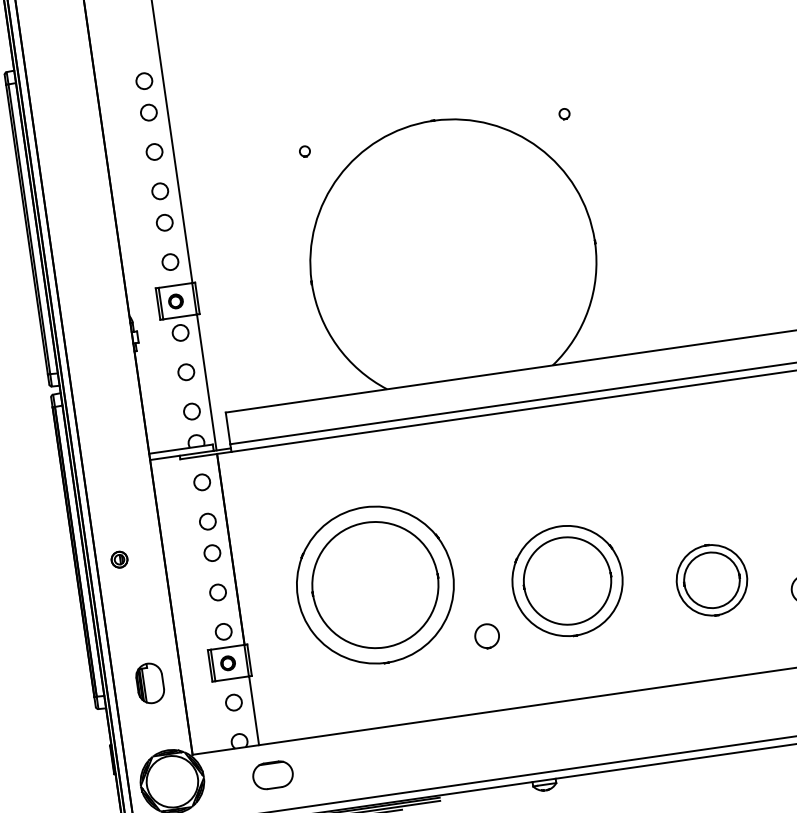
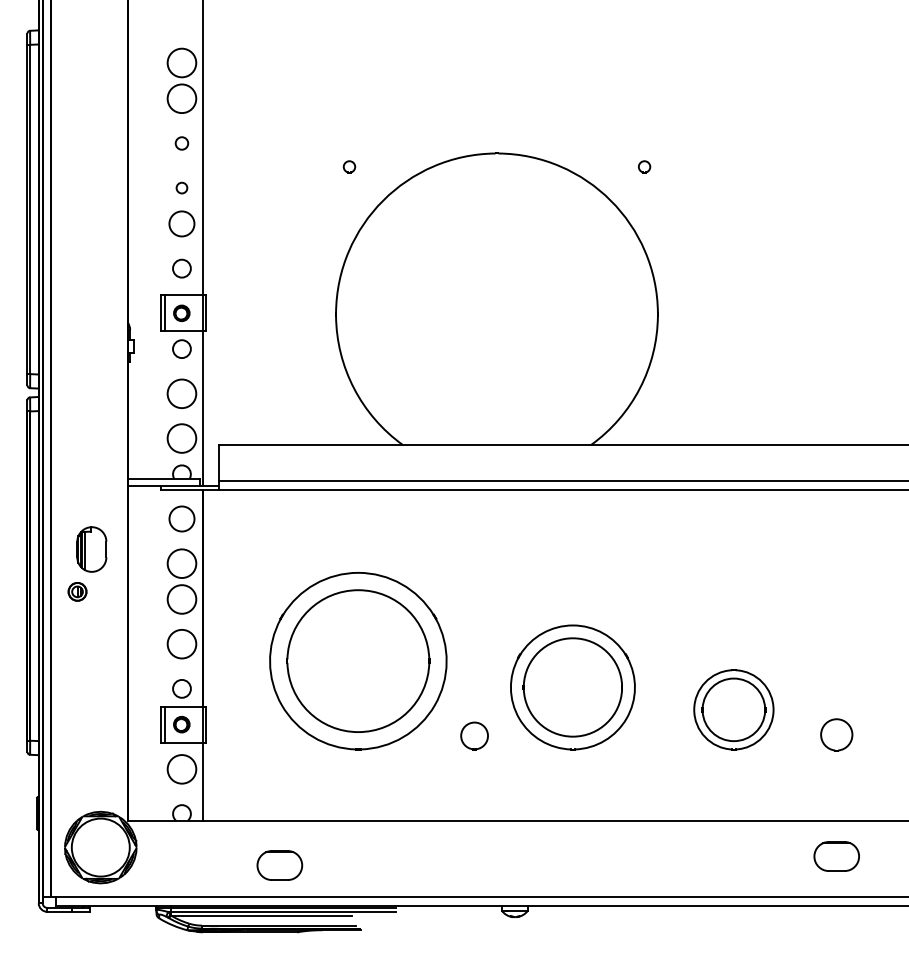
circle: (143, 80) -> (181, 62), size x1.6
circle: (148, 112) -> (181, 98), size x1.6
circle: (154, 152) -> (181, 143), size x0.7
circle: (159, 190) -> (181, 187), size x0.6
circle: (164, 222) -> (181, 223), size x1.4
circle: (185, 372) -> (181, 393), size x1.6
circle: (191, 411) -> (181, 438), size x1.6
circle: (201, 481) -> (181, 518), size x1.4
circle: (207, 521) -> (181, 563), size x1.6
circle: (211, 553) -> (181, 599), size x1.6
circle: (217, 592) -> (181, 644), size x1.6
part: (149, 683) -> (91, 549), moved
circle: (233, 702) -> (181, 769), size x1.6
part: (272, 775) -> (279, 865), moved

